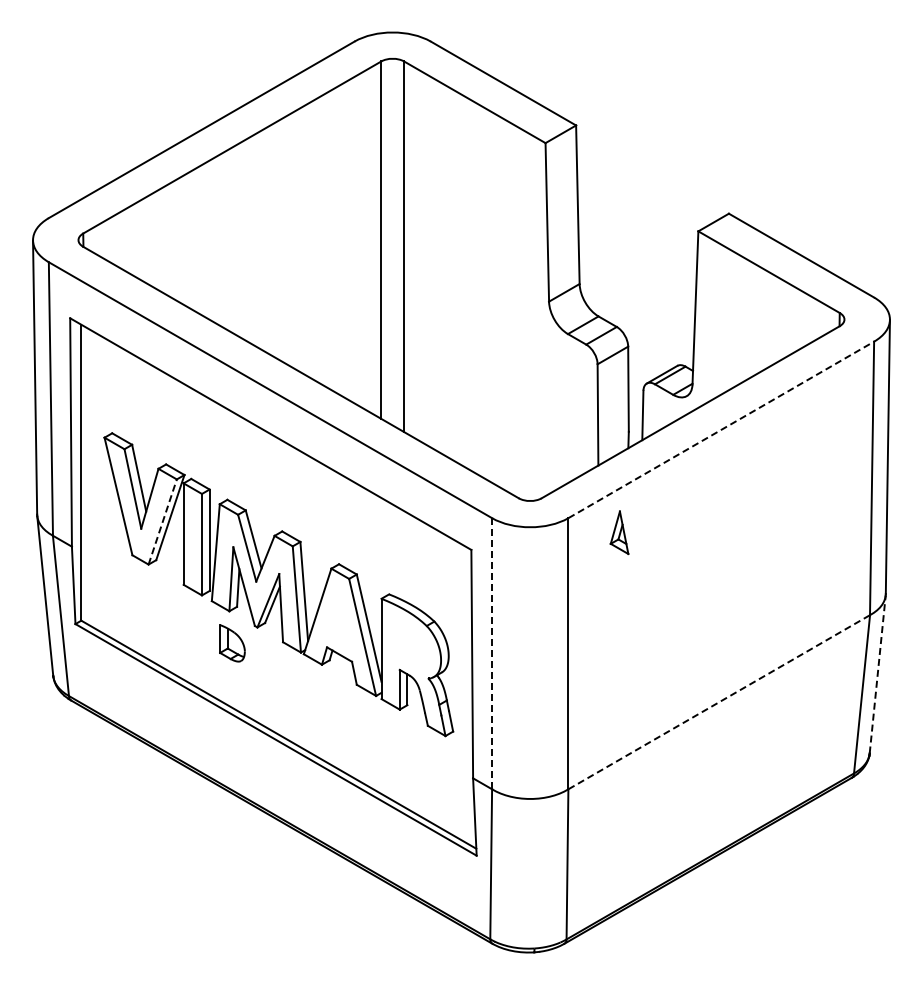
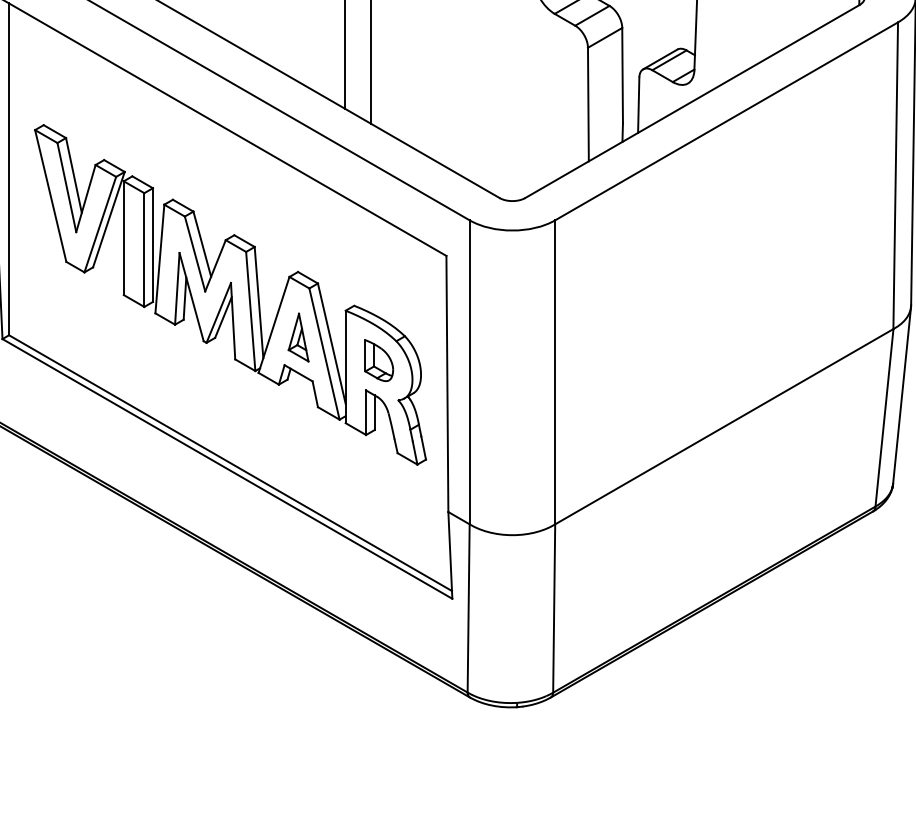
line: (721, 429) -> (726, 120), dashed -> solid
line: (162, 522) -> (100, 225), dashed -> solid
part: (619, 532) -> (298, 337), moved
part: (232, 643) -> (379, 360), moved
line: (492, 653) -> (470, 372), dashed -> solid
line: (877, 673) -> (901, 394), dashed -> solid
line: (719, 701) -> (724, 425), dashed -> solid

